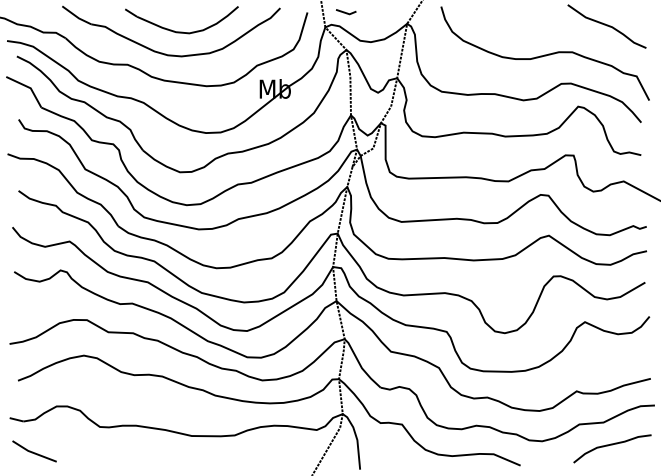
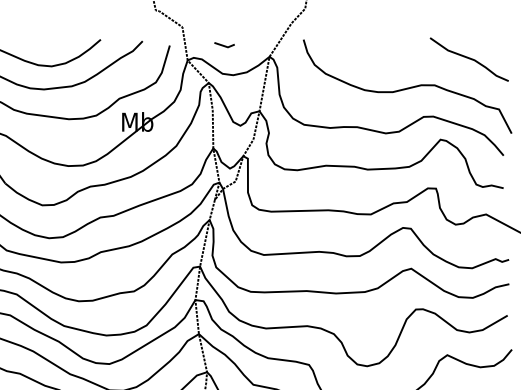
line: (346, 12) -> (224, 45), moved

